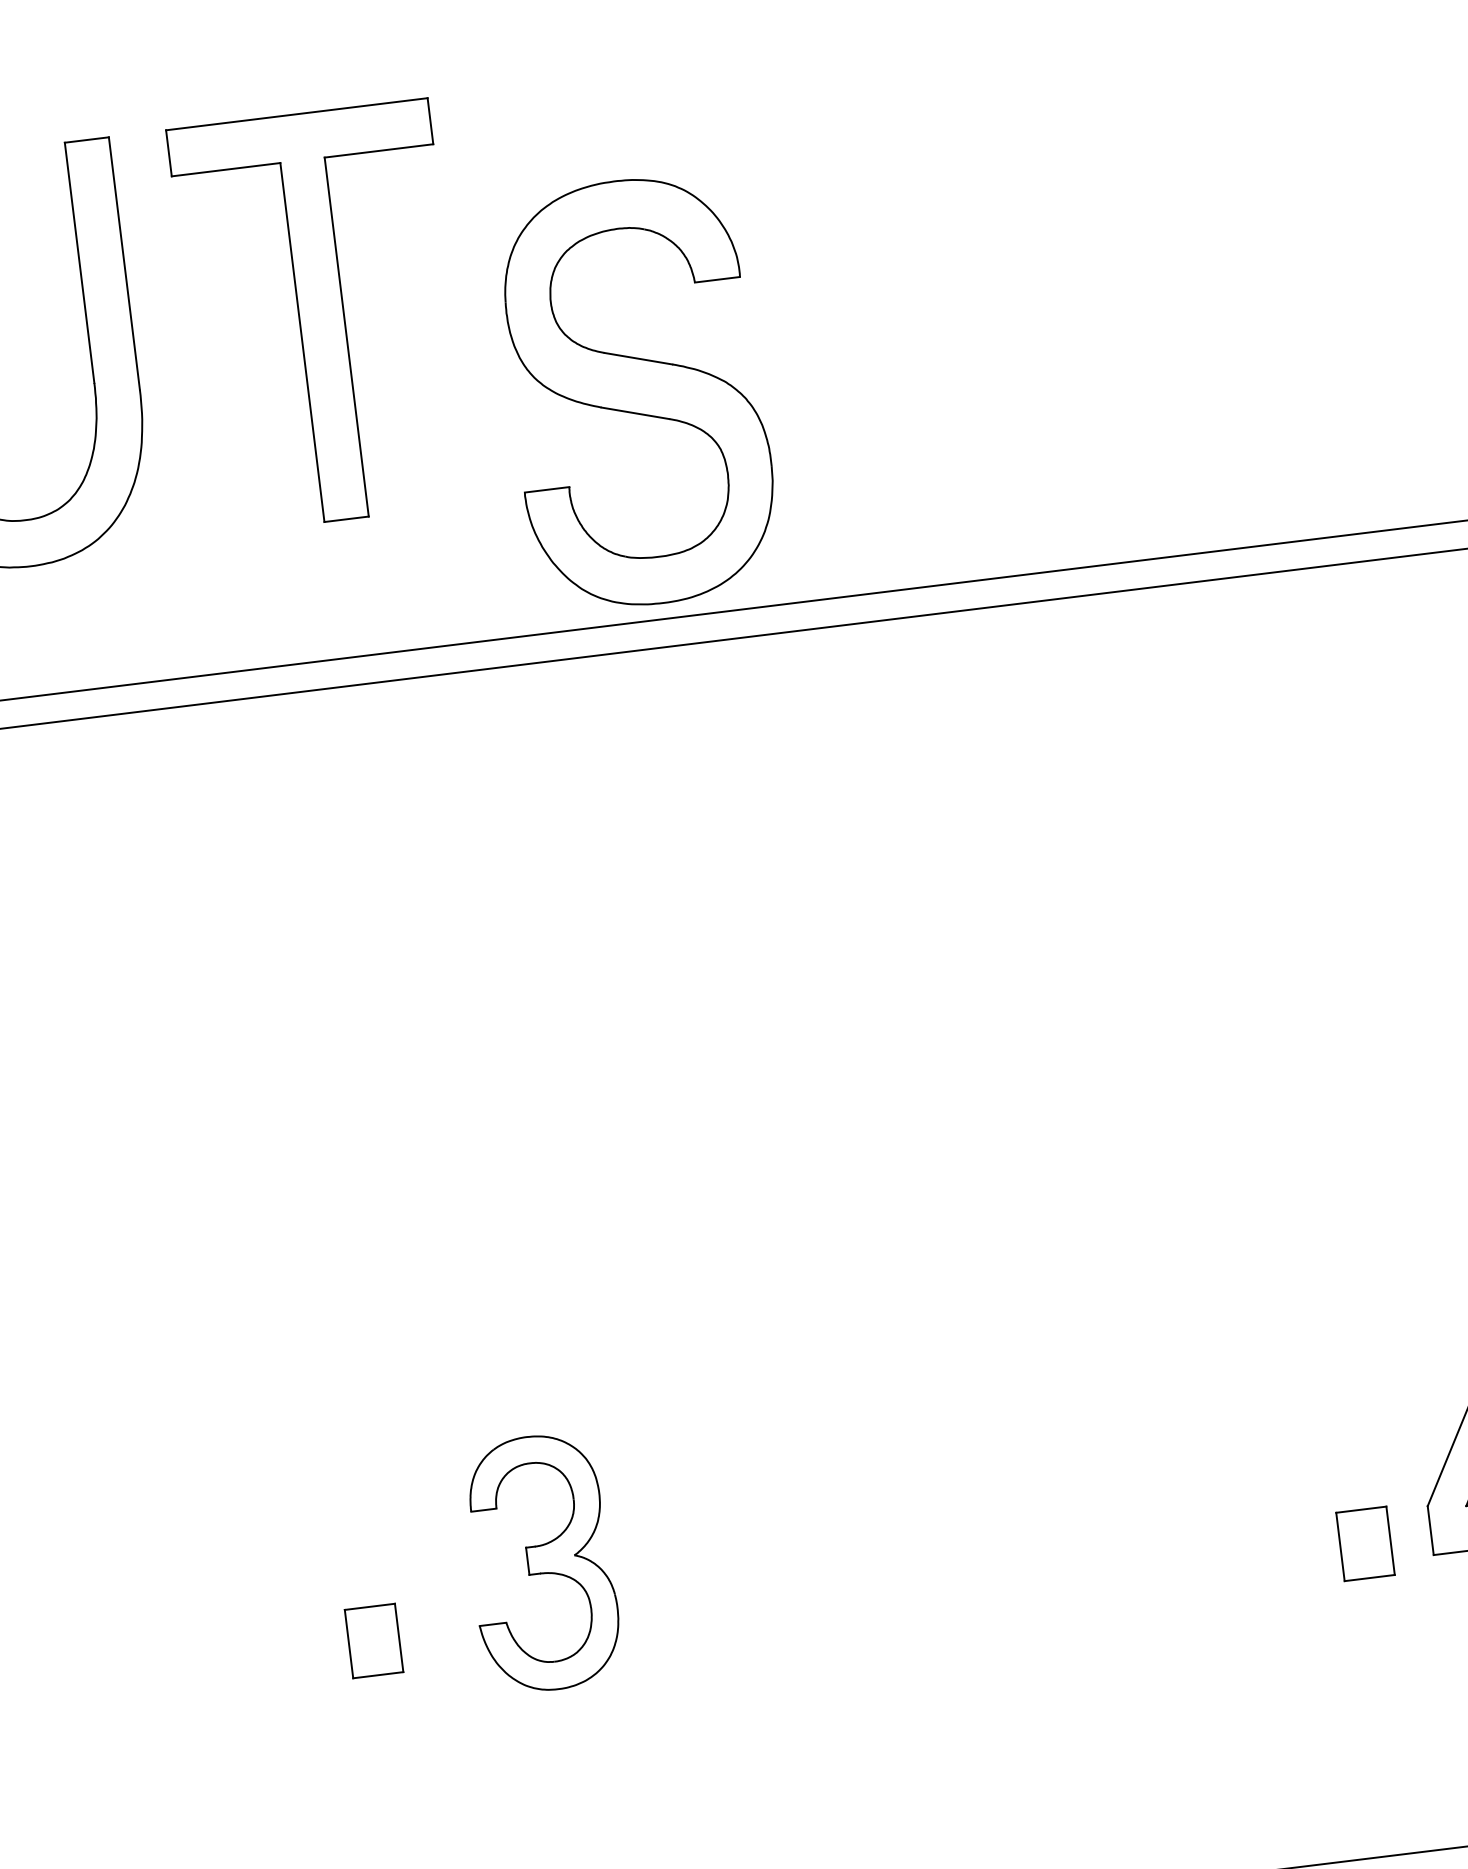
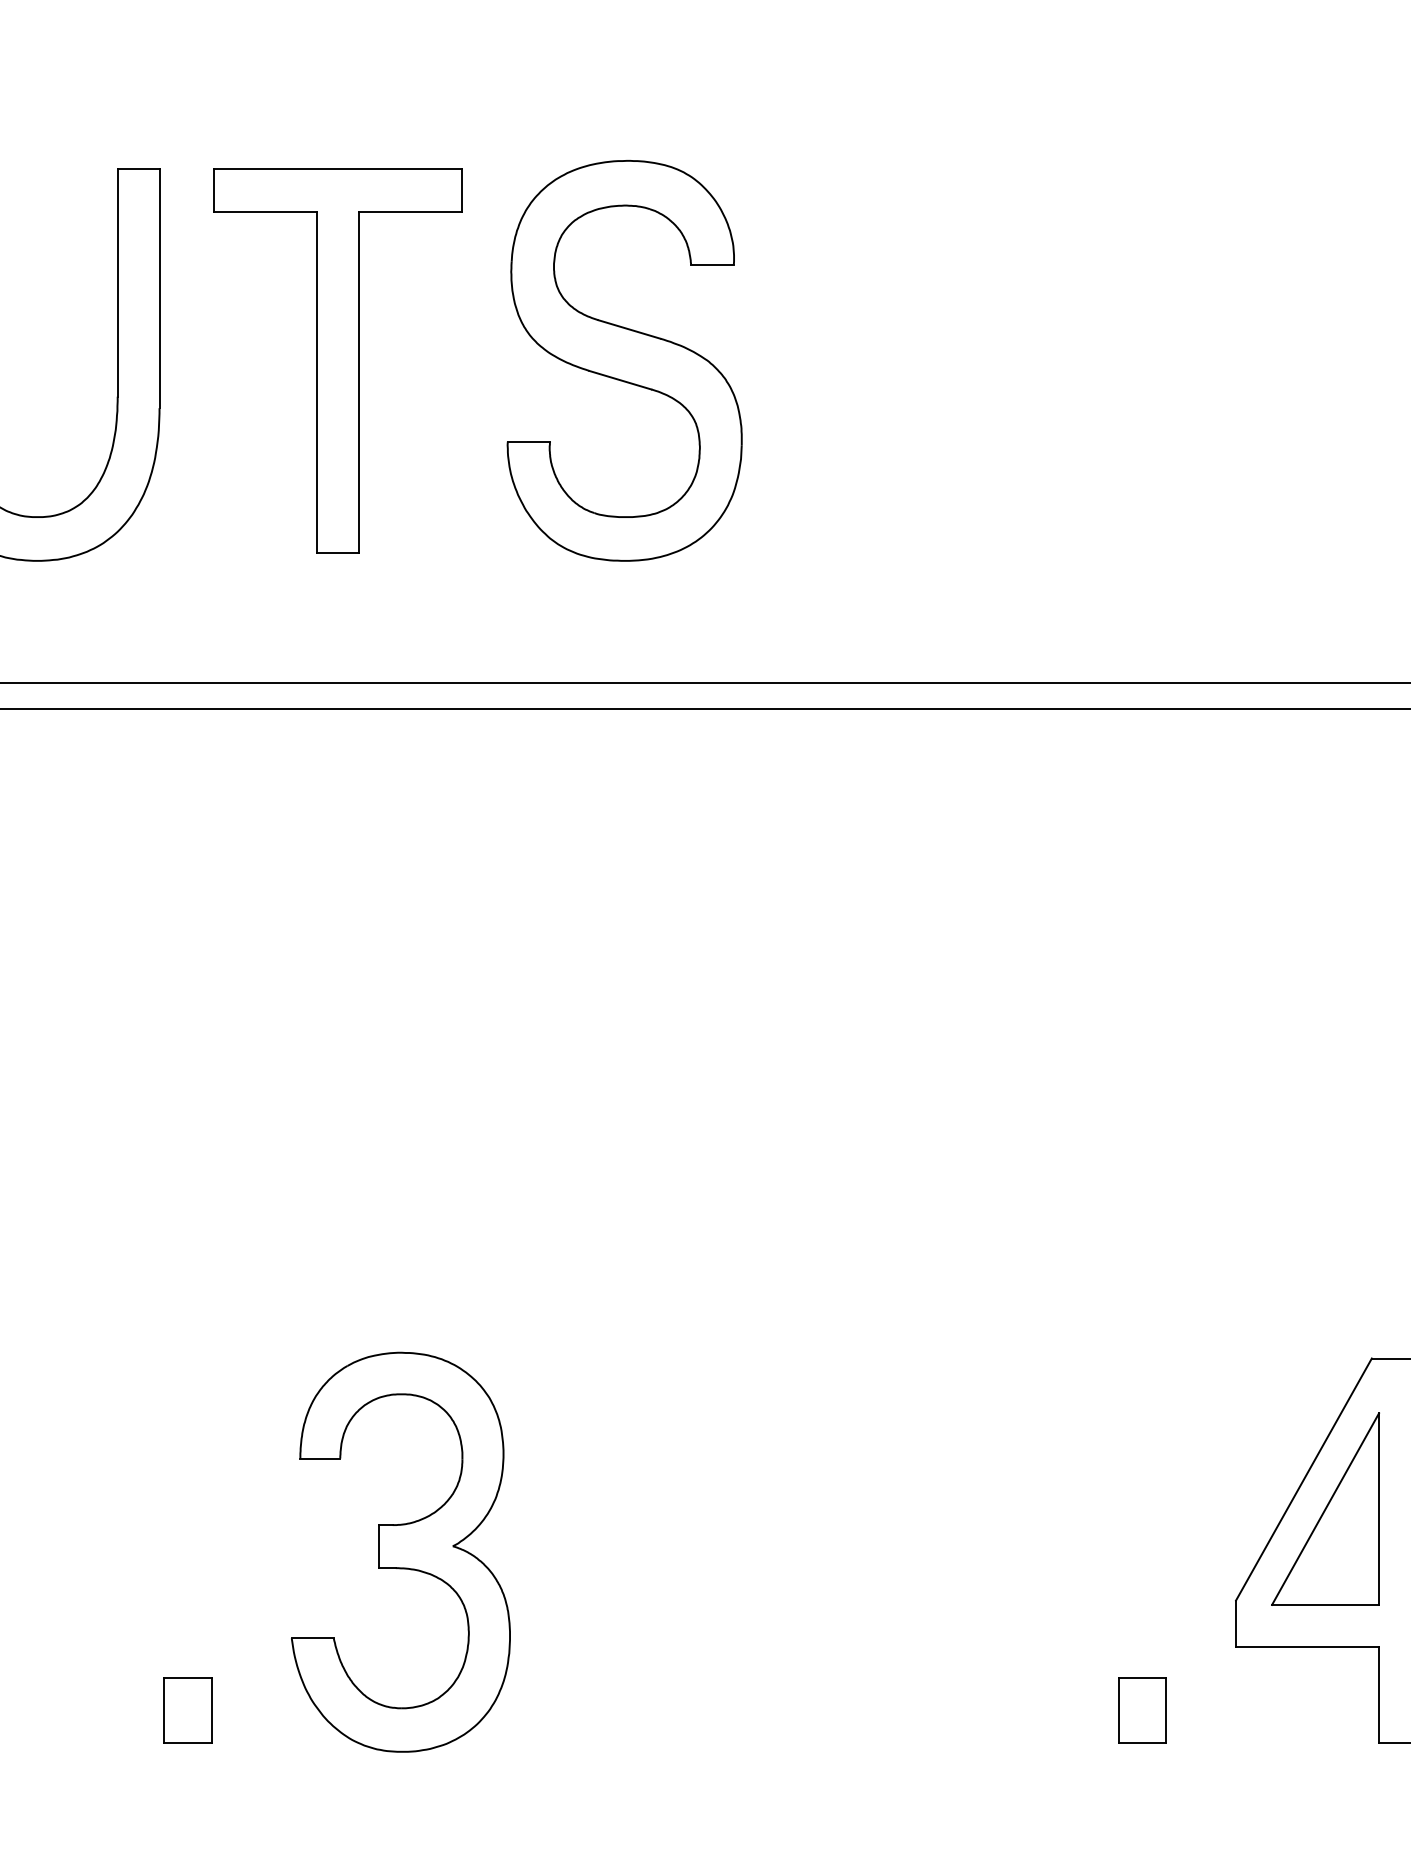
part: (637, 392) -> (624, 360), moved
part: (1365, 1543) -> (1142, 1710), moved
part: (541, 1562) -> (400, 1551), size x1.67
part: (373, 1640) -> (187, 1710), moved

